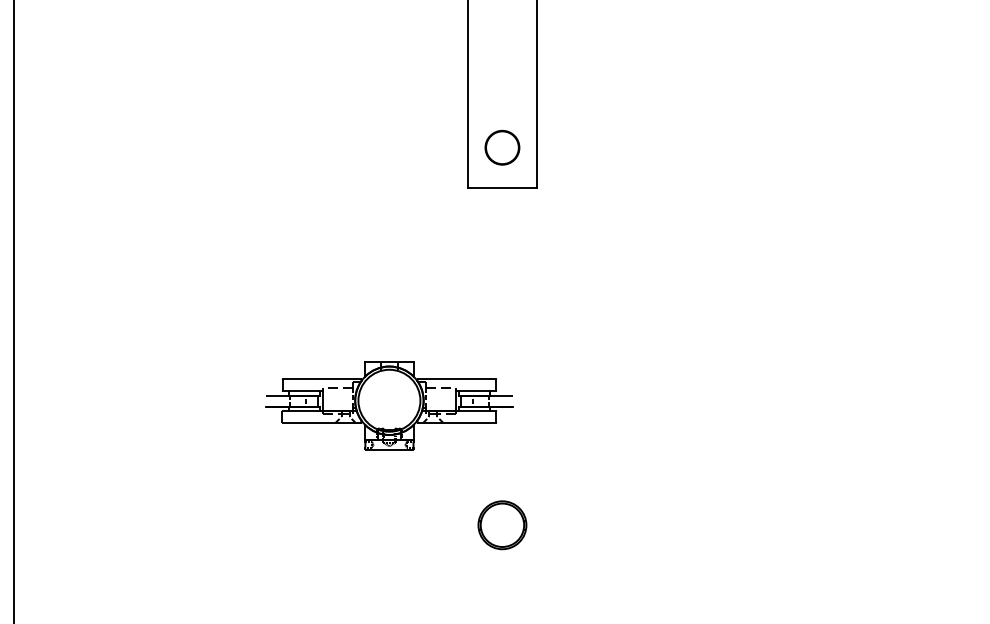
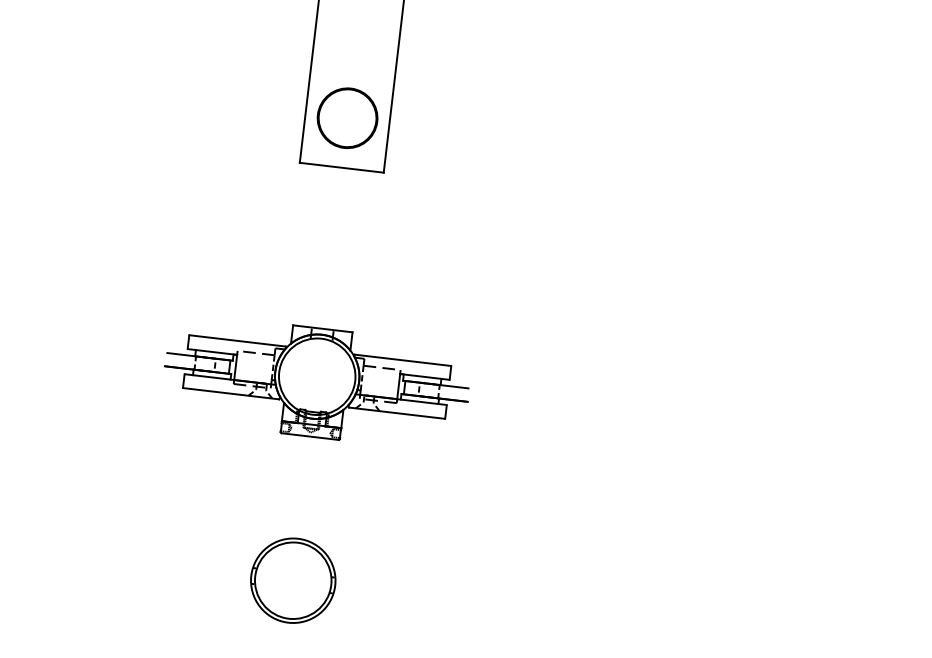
circle: (502, 147) -> (347, 117), size x1.43
part: (389, 405) -> (316, 382), moved
part: (502, 525) -> (293, 581), size x1.43

